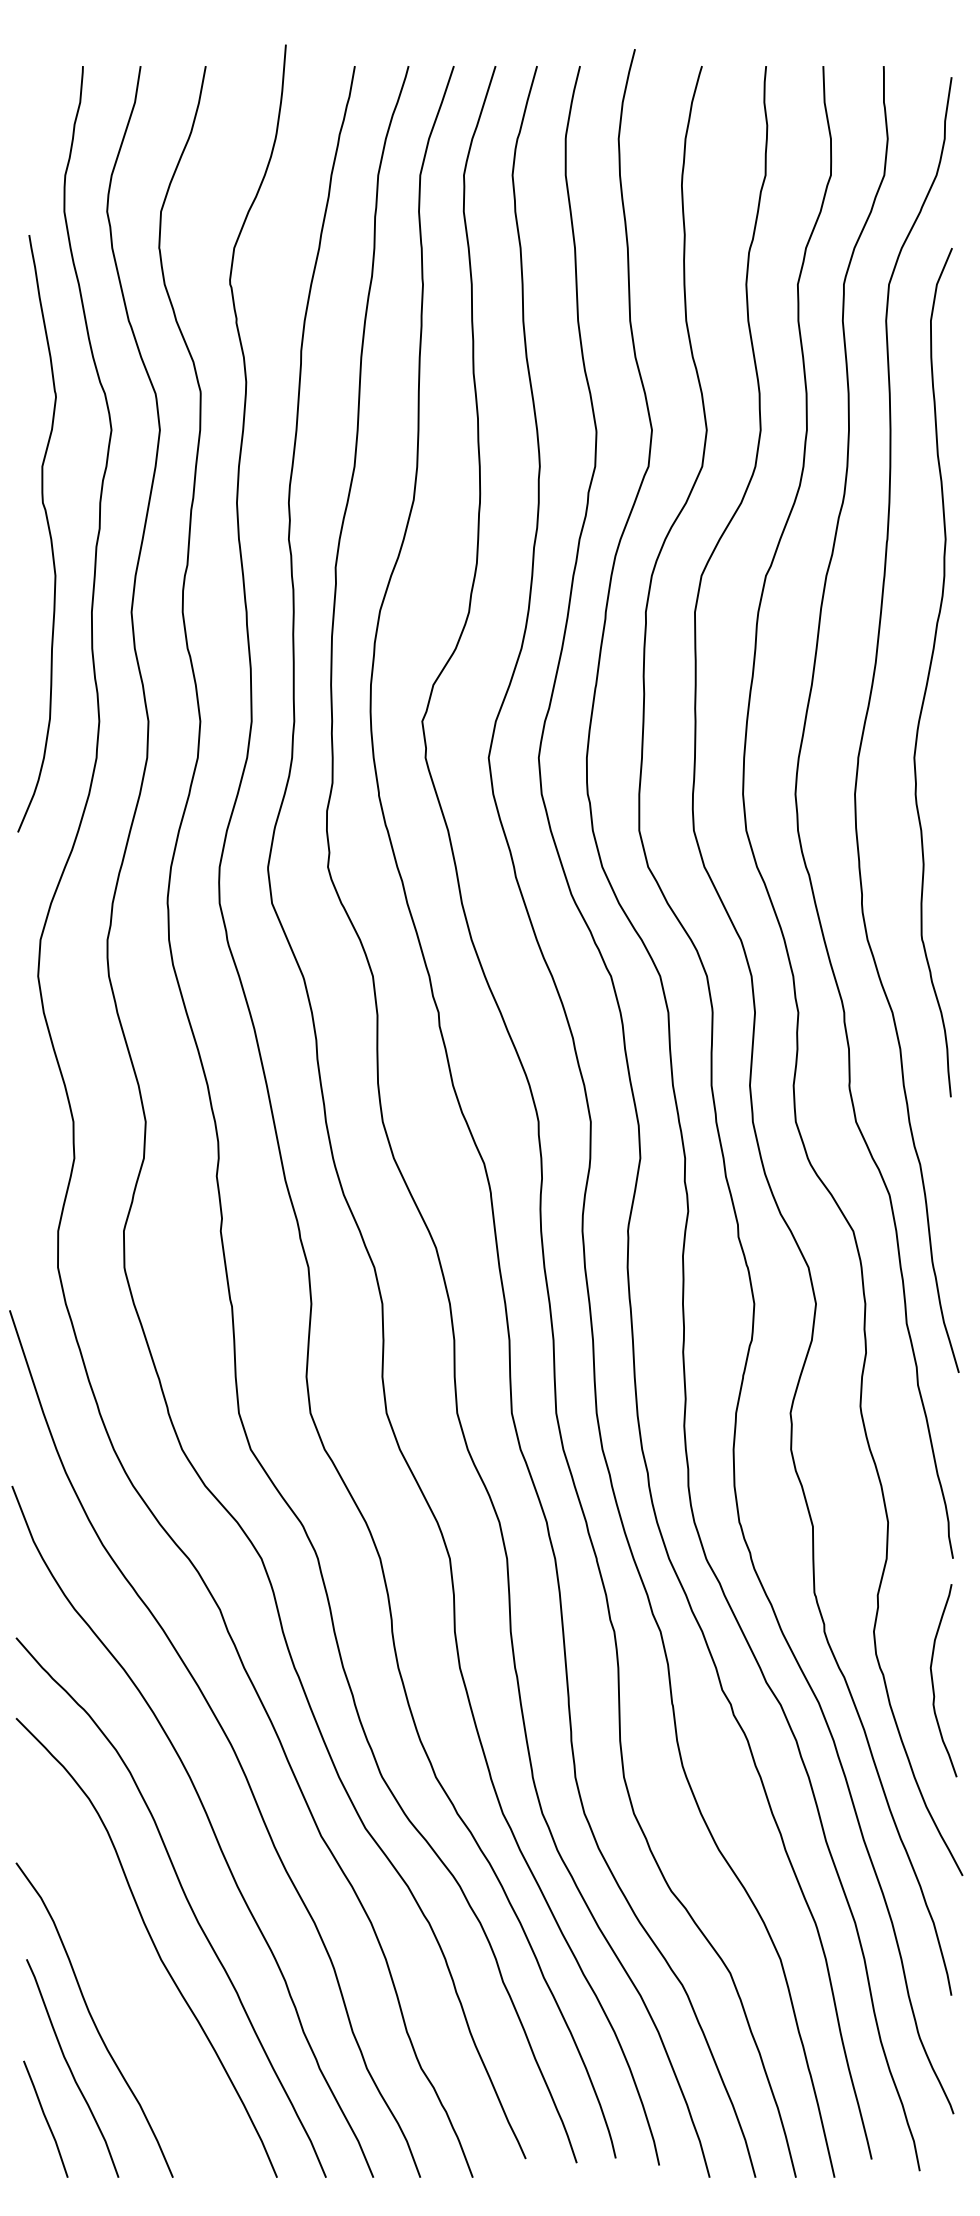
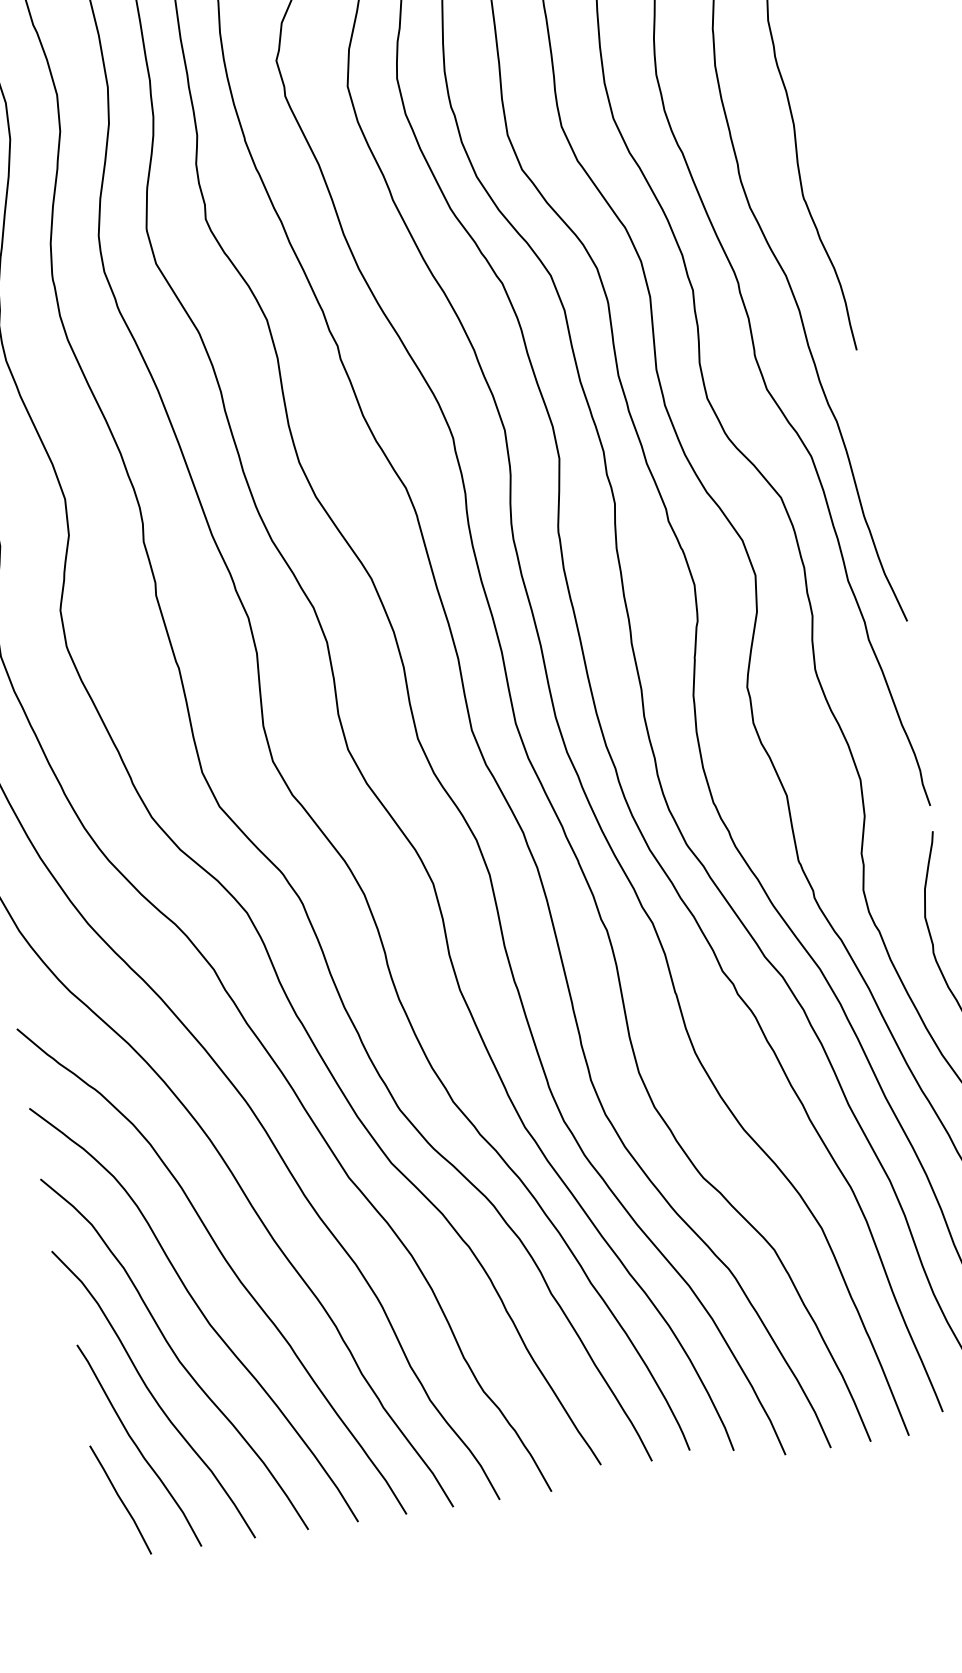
curve: (121, 1983) -> (174, 1354), added

